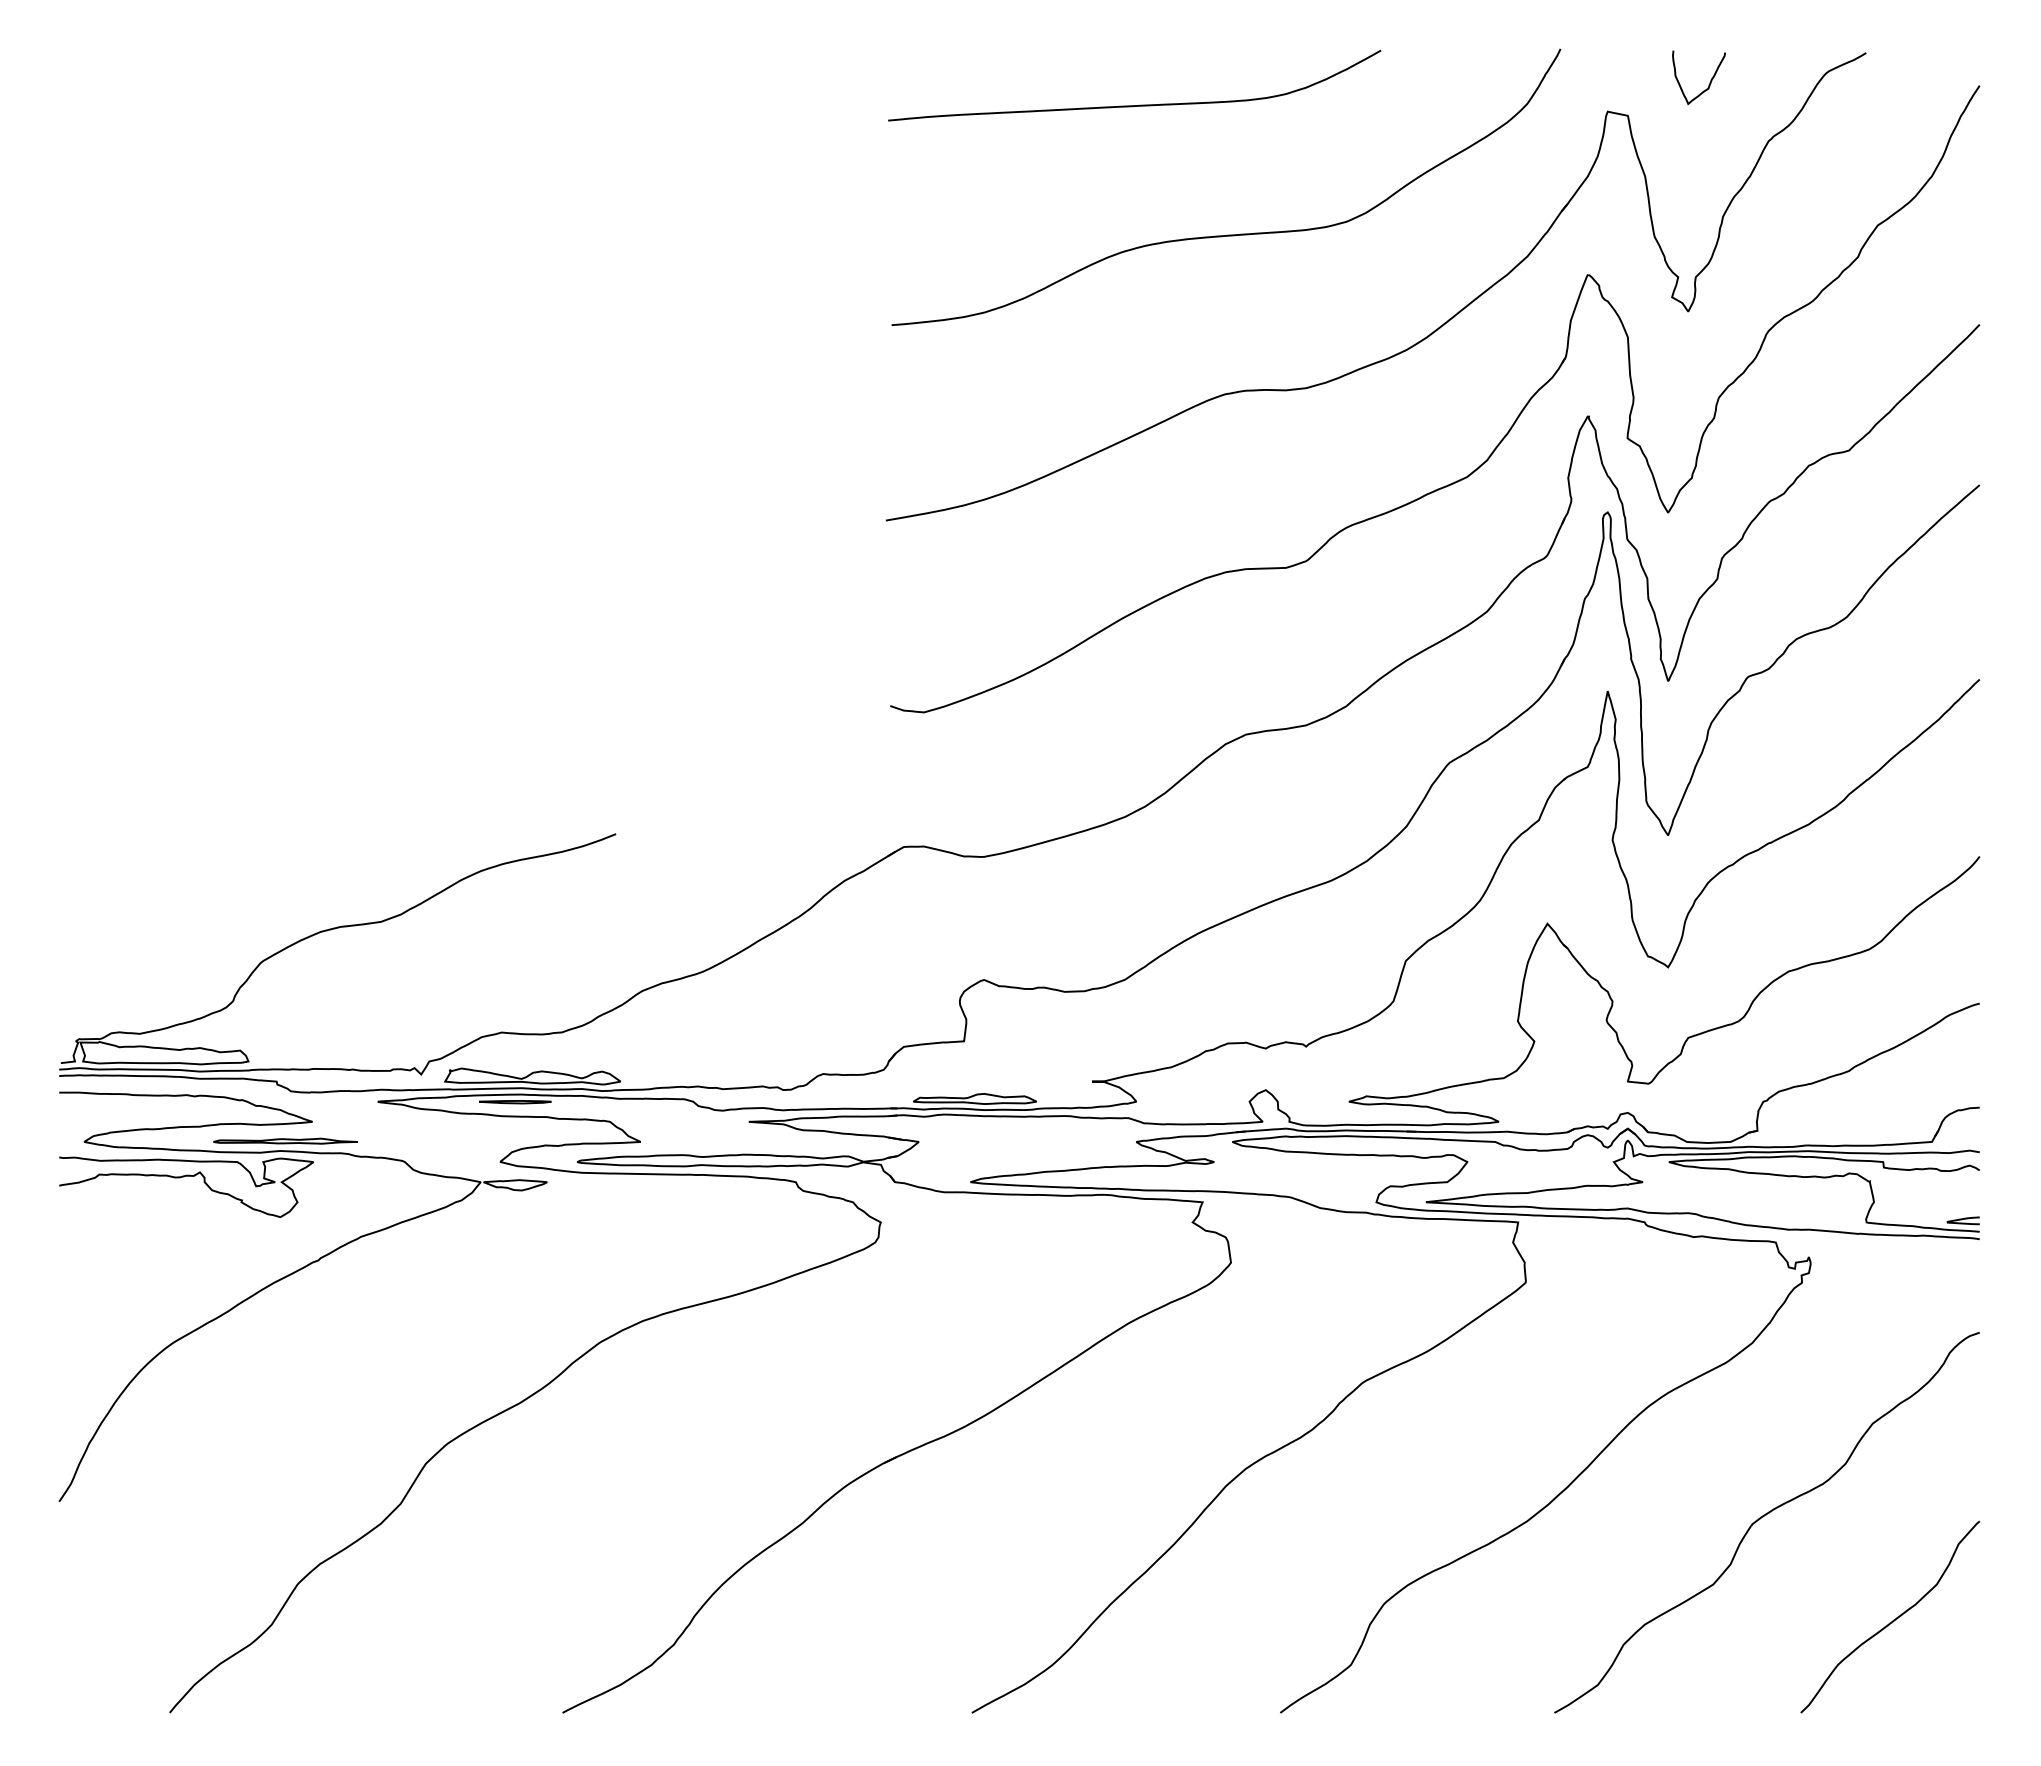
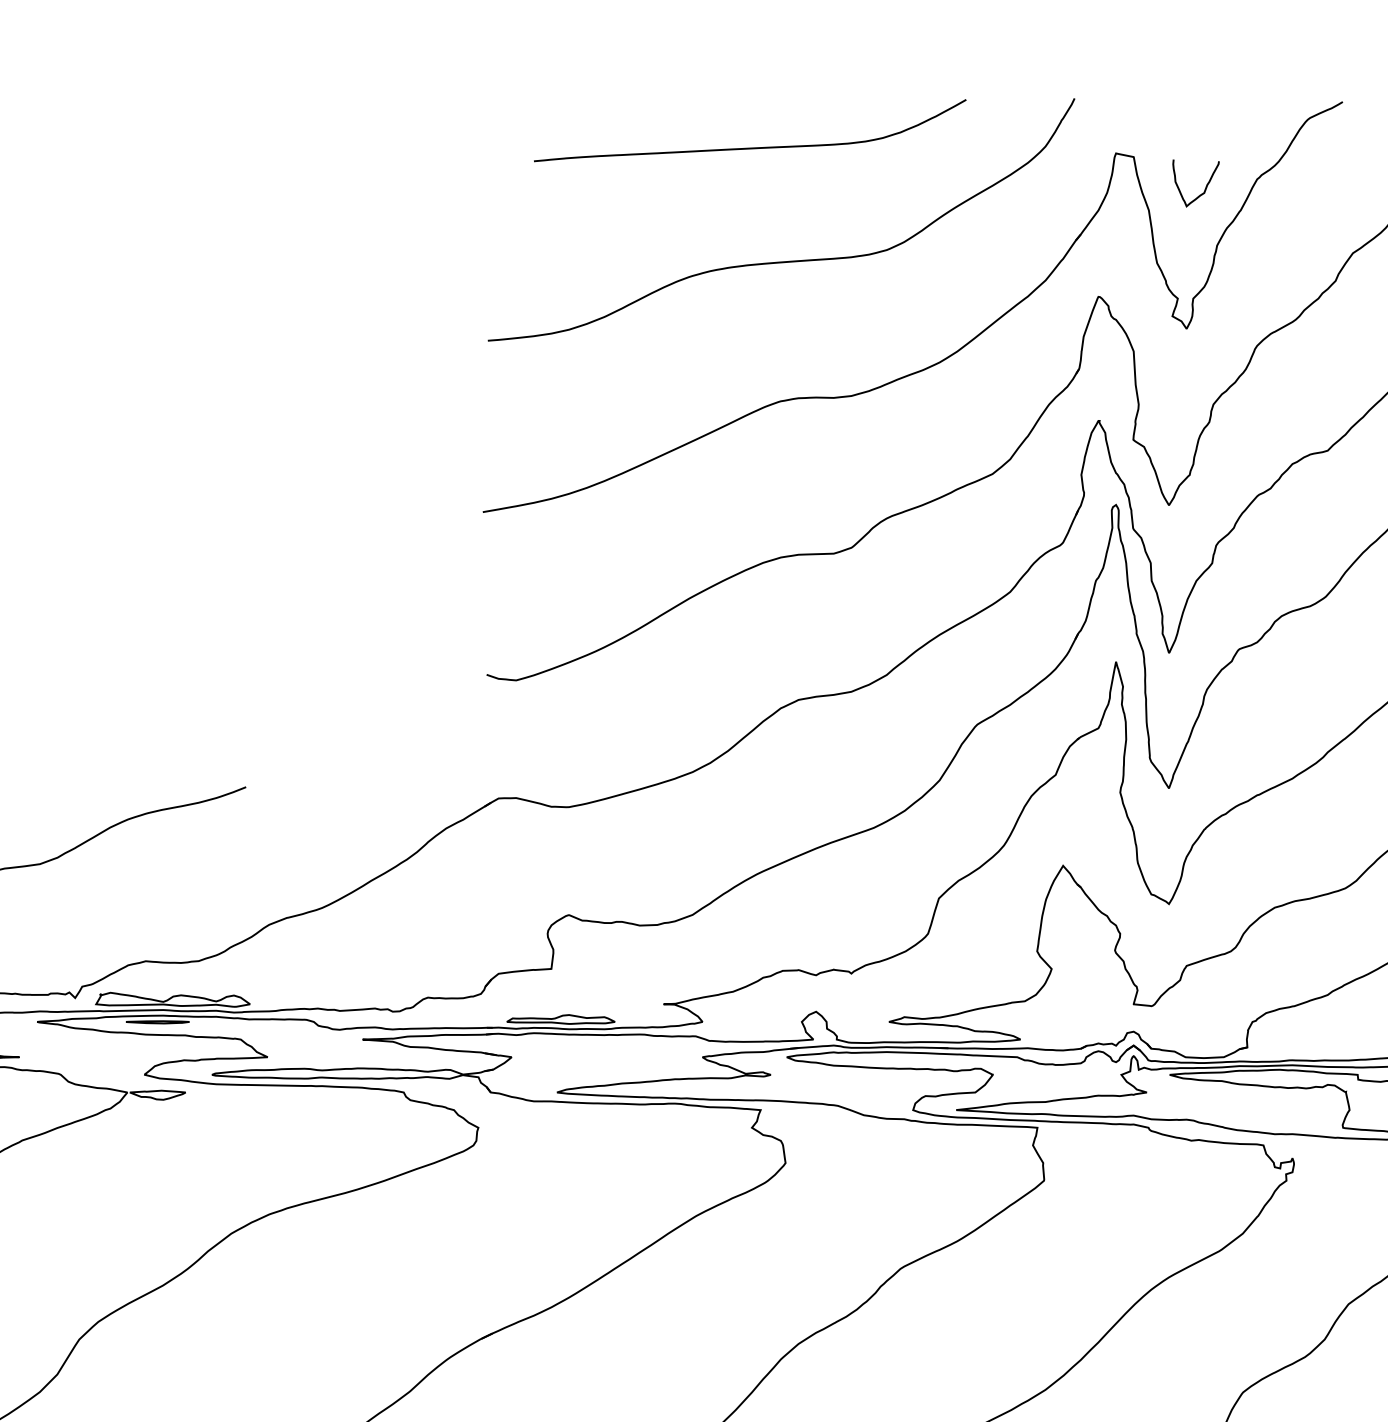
curve: (1709, 82) -> (1205, 187), moved
curve: (1139, 104) -> (754, 147), moved

